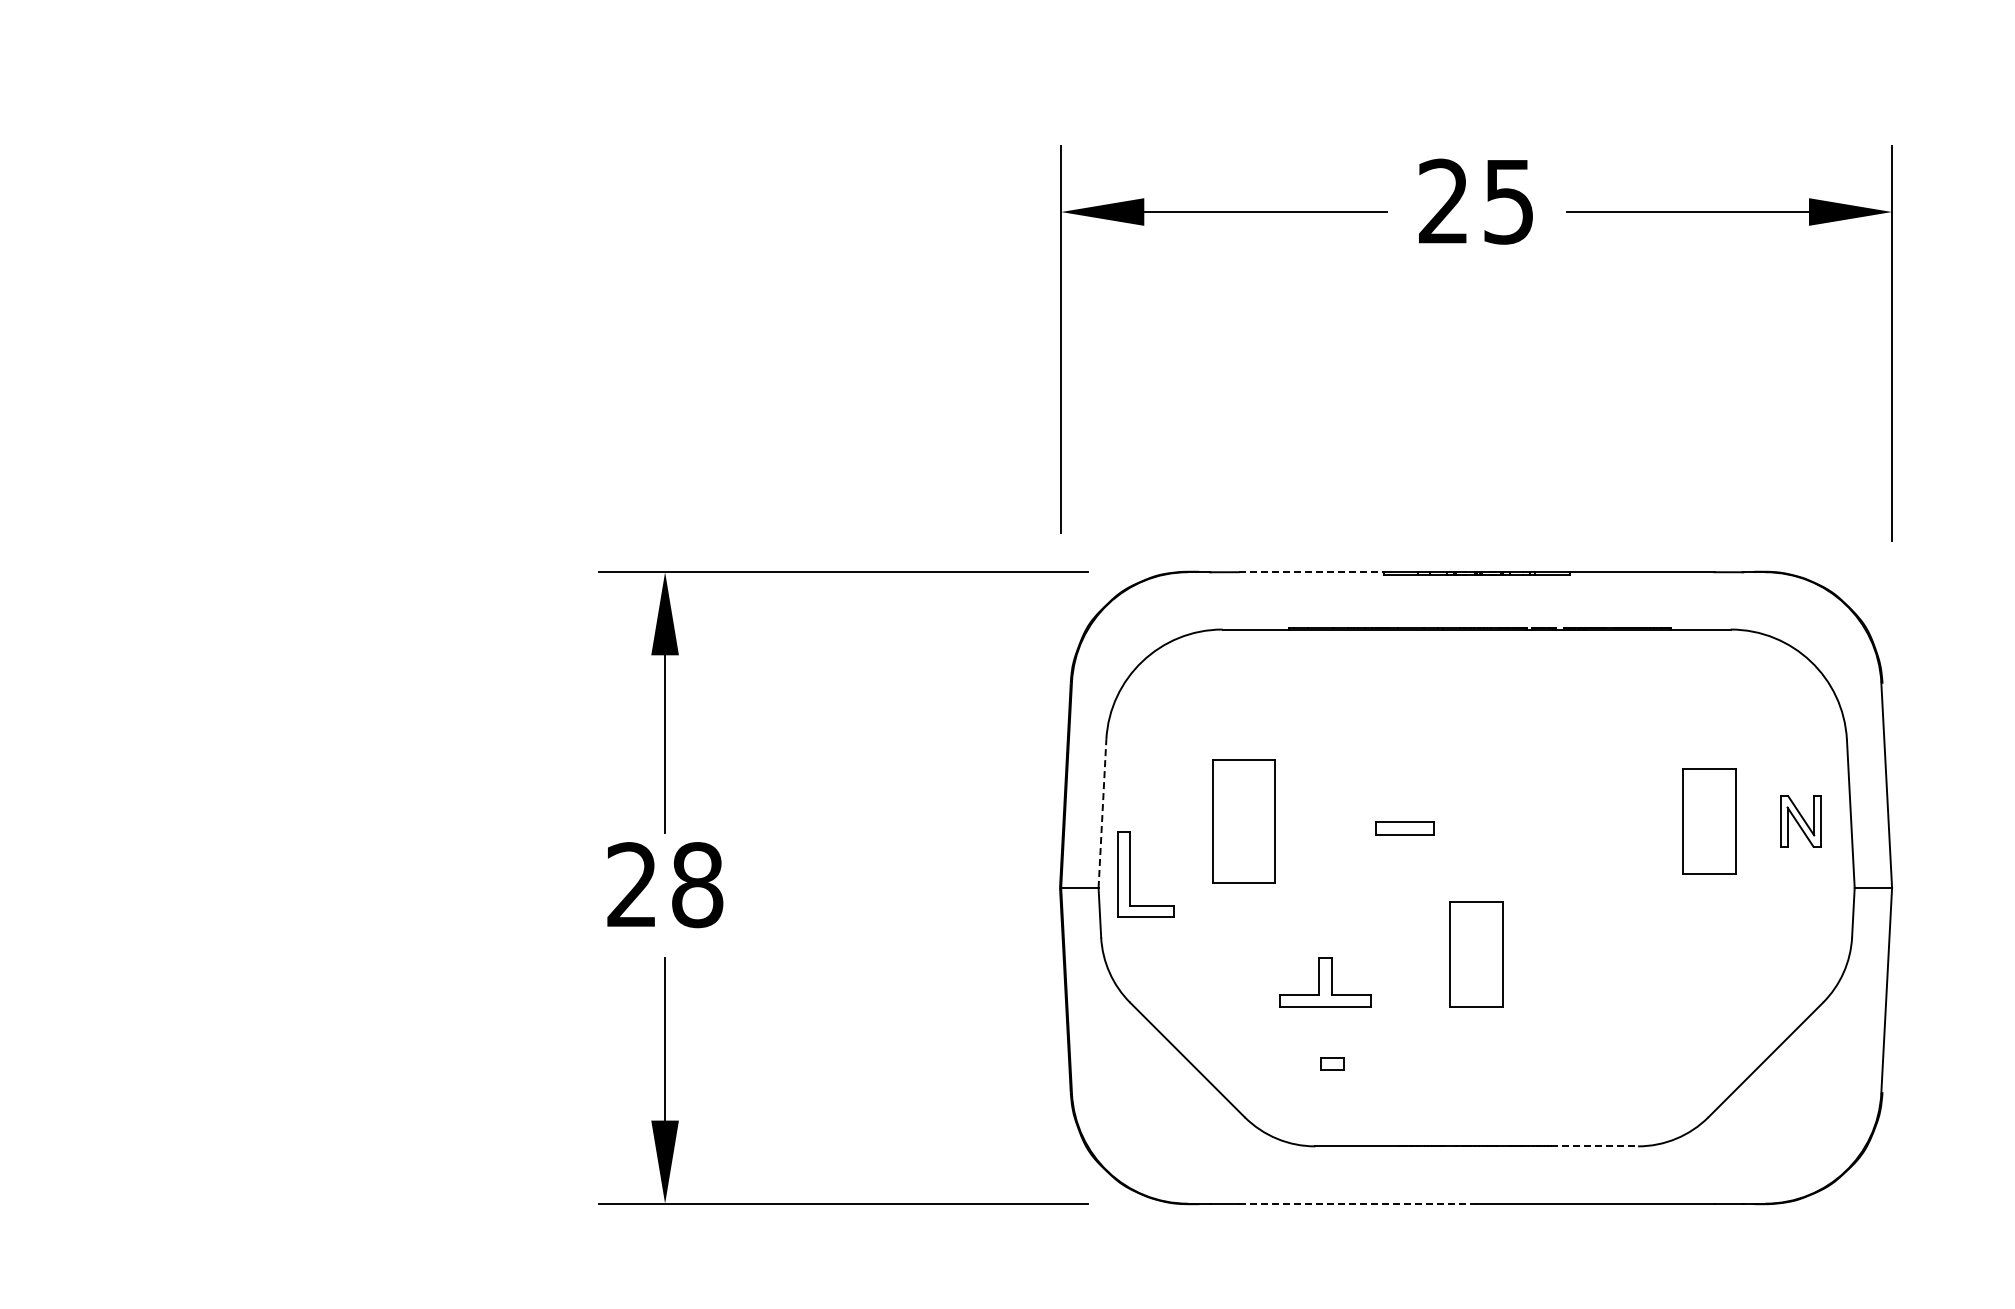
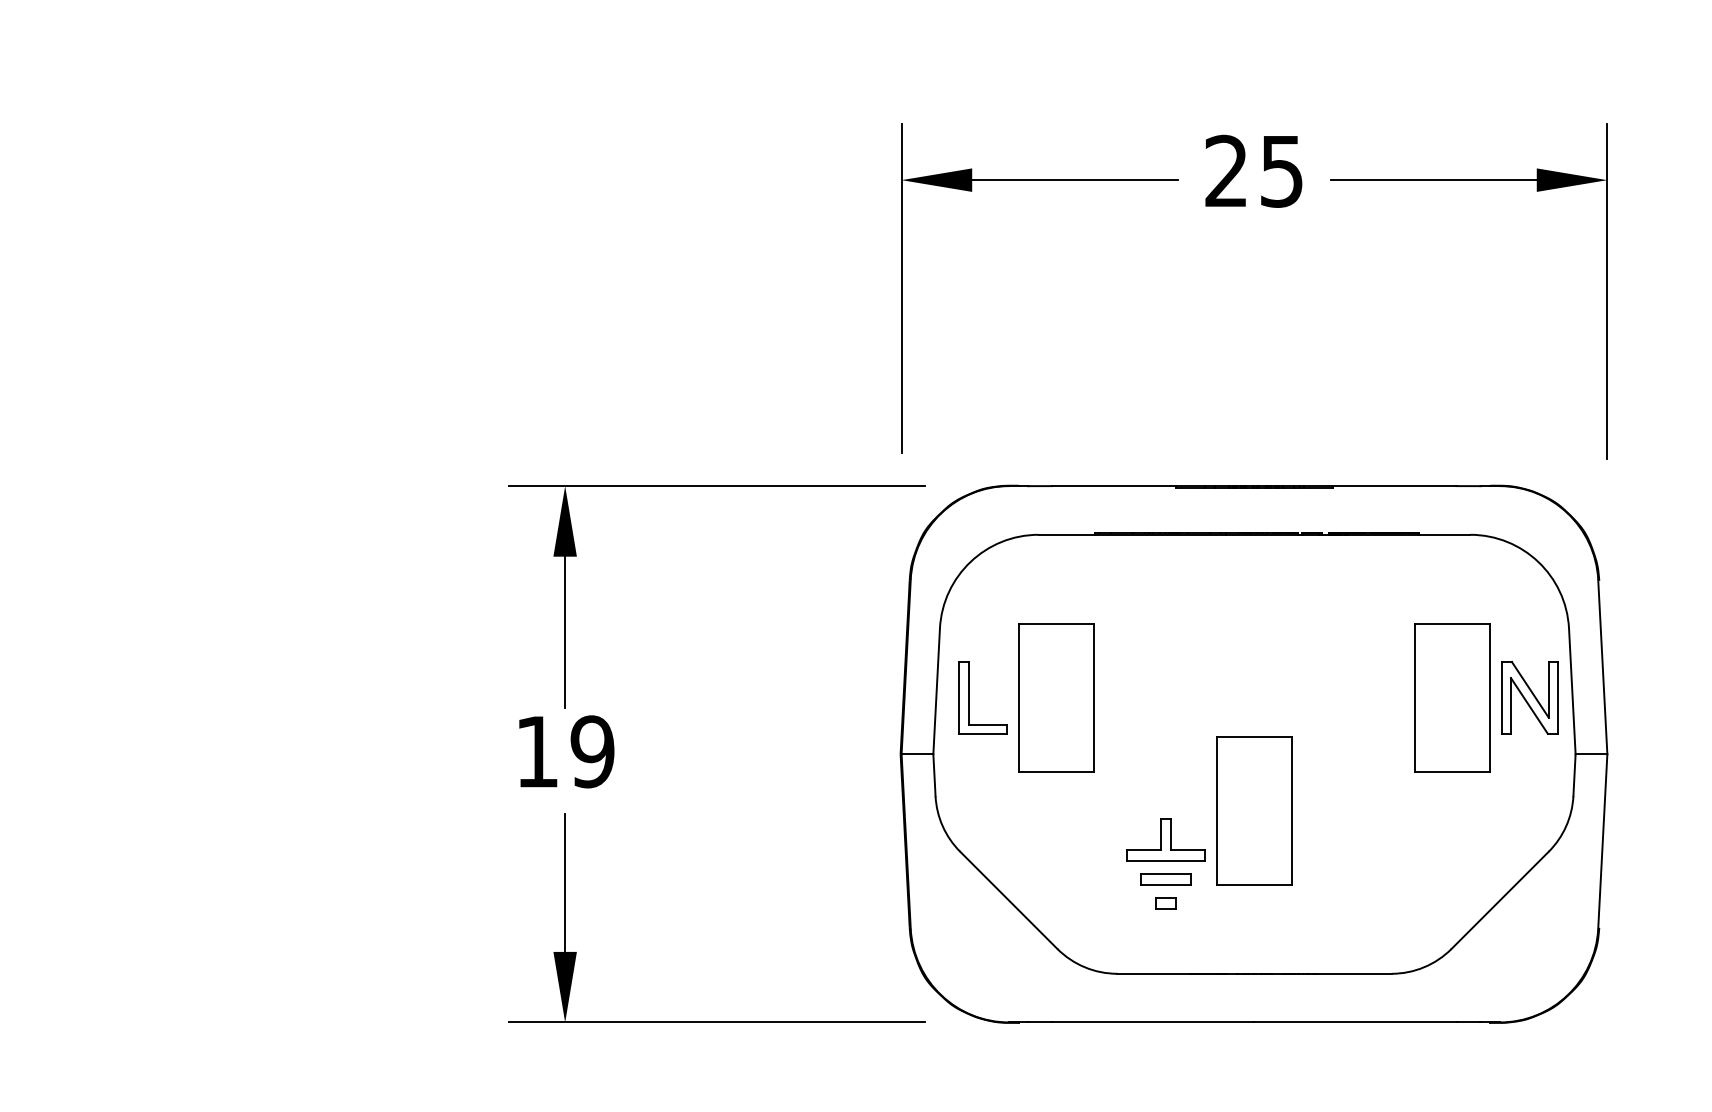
line: (1311, 572) -> (1114, 486), dashed -> solid
line: (1102, 813) -> (936, 691), dashed -> solid
part: (1243, 821) -> (1056, 697), size x1.43
part: (1708, 821) -> (1451, 697), size x1.67
part: (1800, 821) -> (1529, 697), size x1.67
part: (1404, 828) -> (1165, 879), moved
part: (1130, 874) -> (969, 697), moved
text: (665, 885) -> (565, 752), 28 -> 19
part: (1476, 954) -> (1254, 810), size x1.67
part: (1325, 982) -> (1166, 839), moved
part: (1332, 1063) -> (1166, 903), moved
line: (1595, 1146) -> (1355, 973), dashed -> solid
line: (1357, 1203) -> (1153, 1022), dashed -> solid

